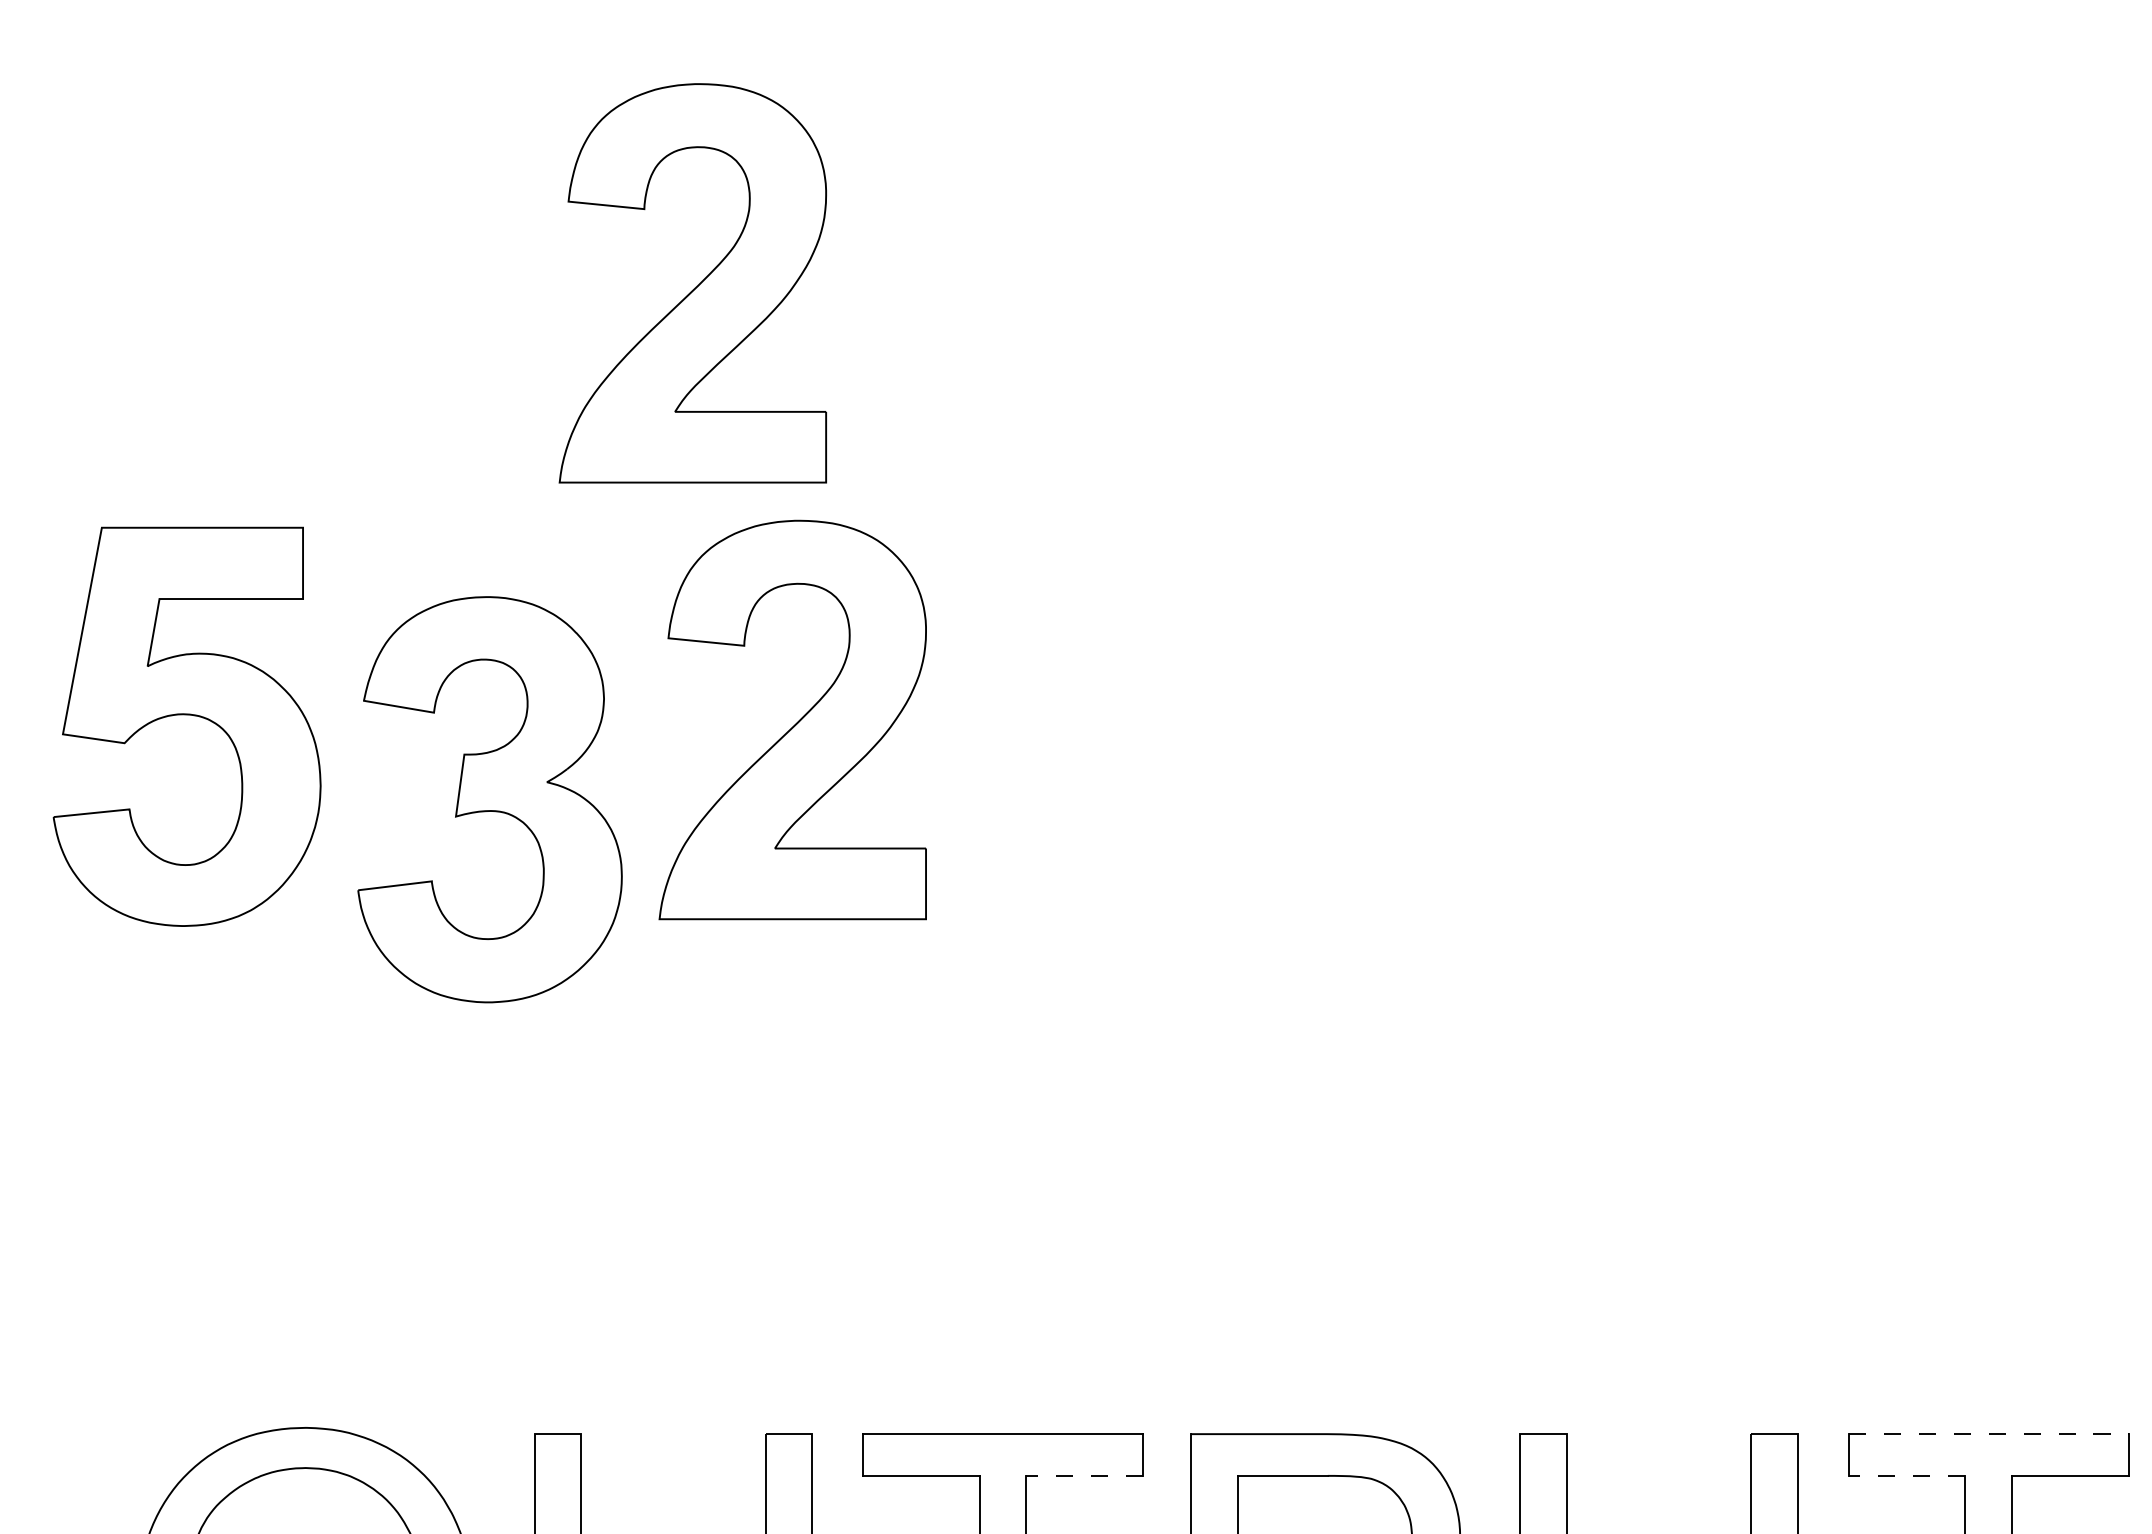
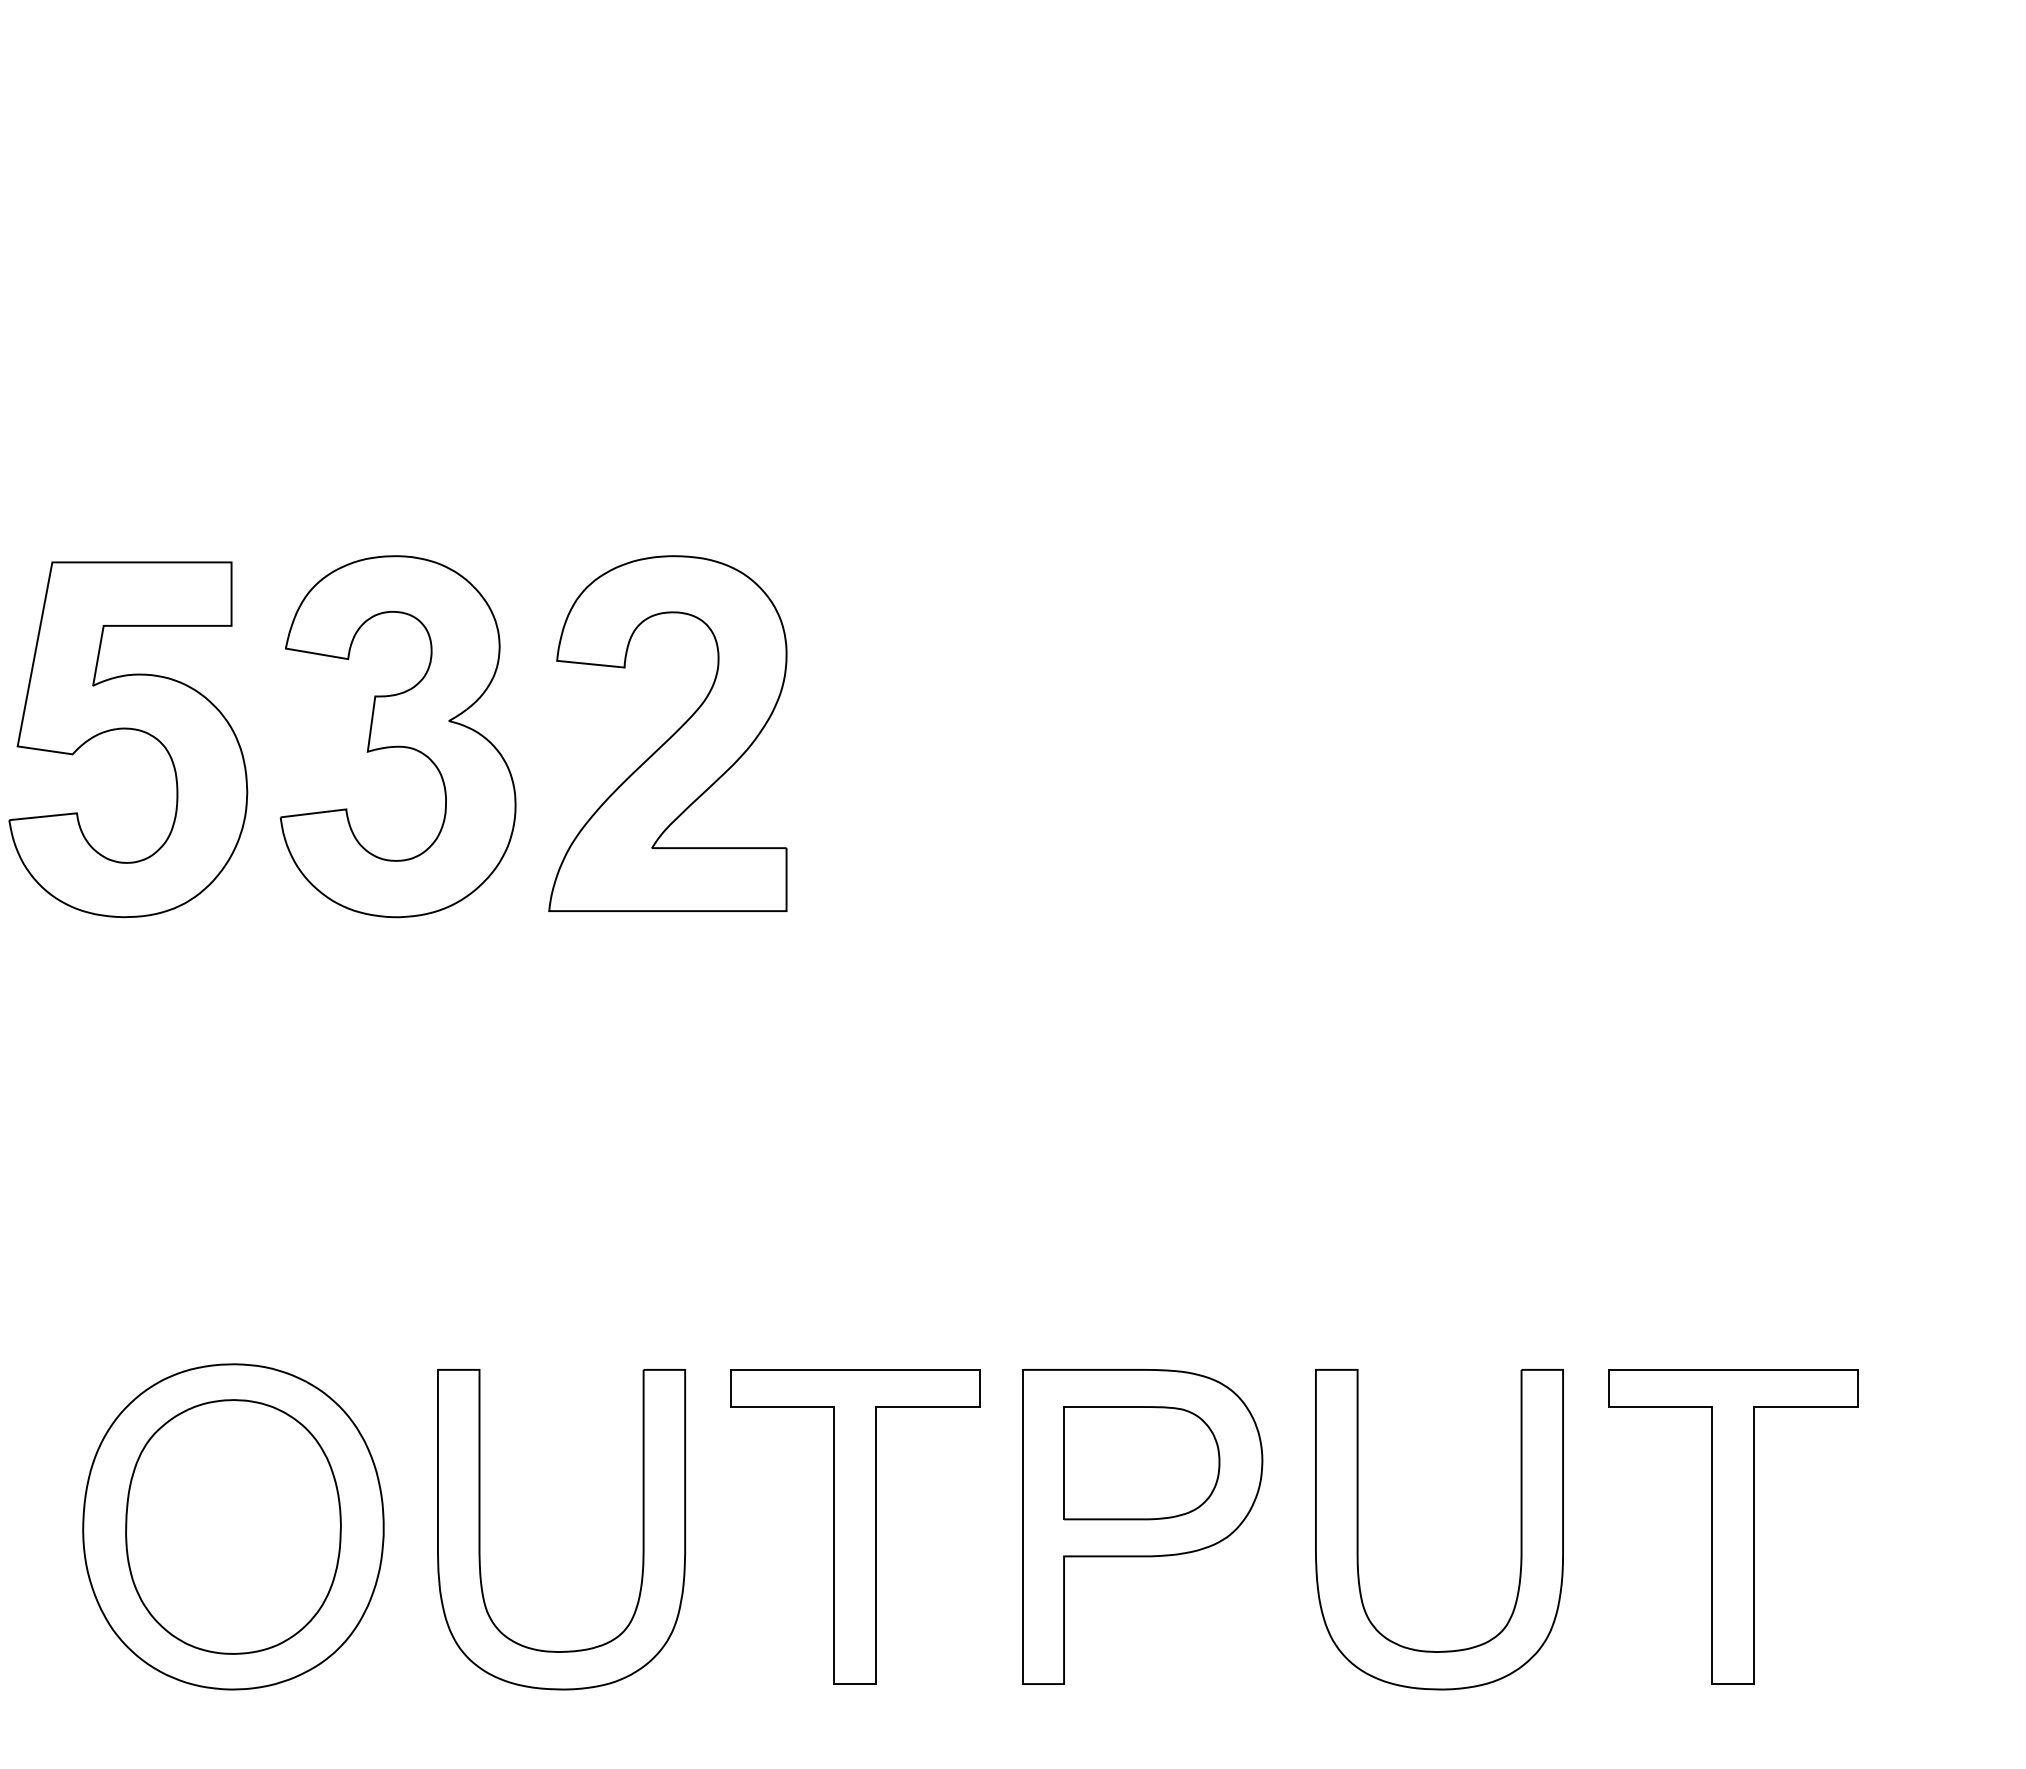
part: (692, 283) -> (578, 344), removed
part: (490, 799) -> (398, 736), moved
line: (1988, 1433) -> (1733, 1369), dashed -> solid
line: (1084, 1476) -> (927, 1407), dashed -> solid
line: (1907, 1476) -> (1660, 1407), dashed -> solid

